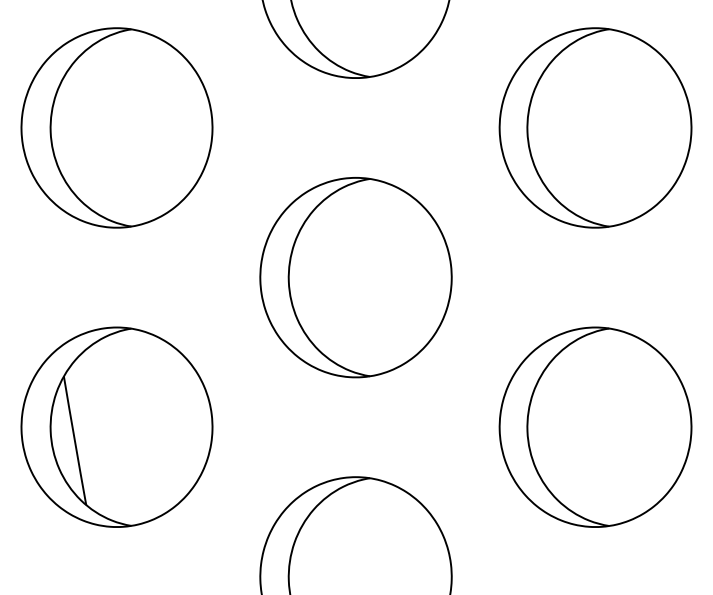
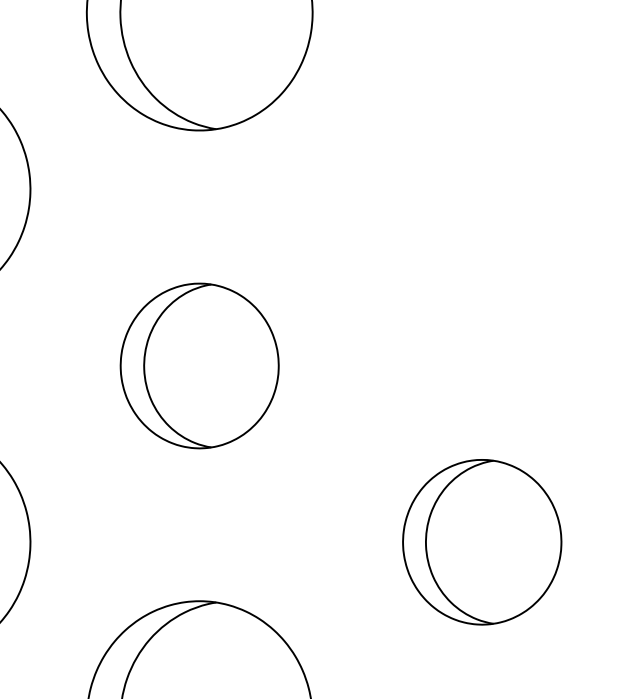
part: (595, 127) -> (482, 188), removed
part: (355, 277) -> (199, 365), size x0.7
part: (595, 426) -> (482, 541), size x0.7

